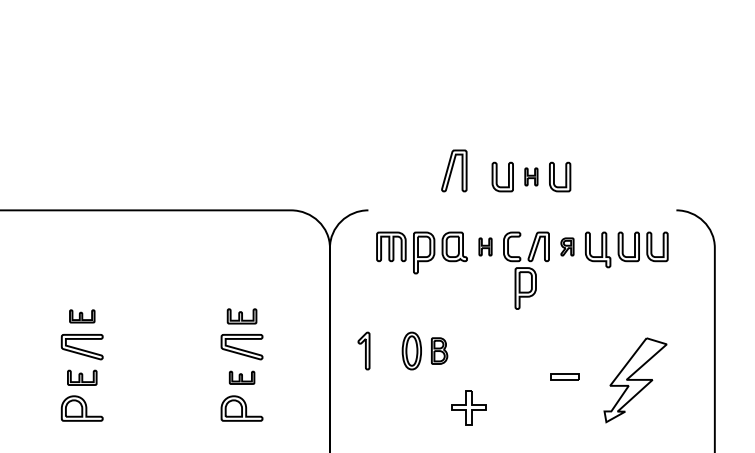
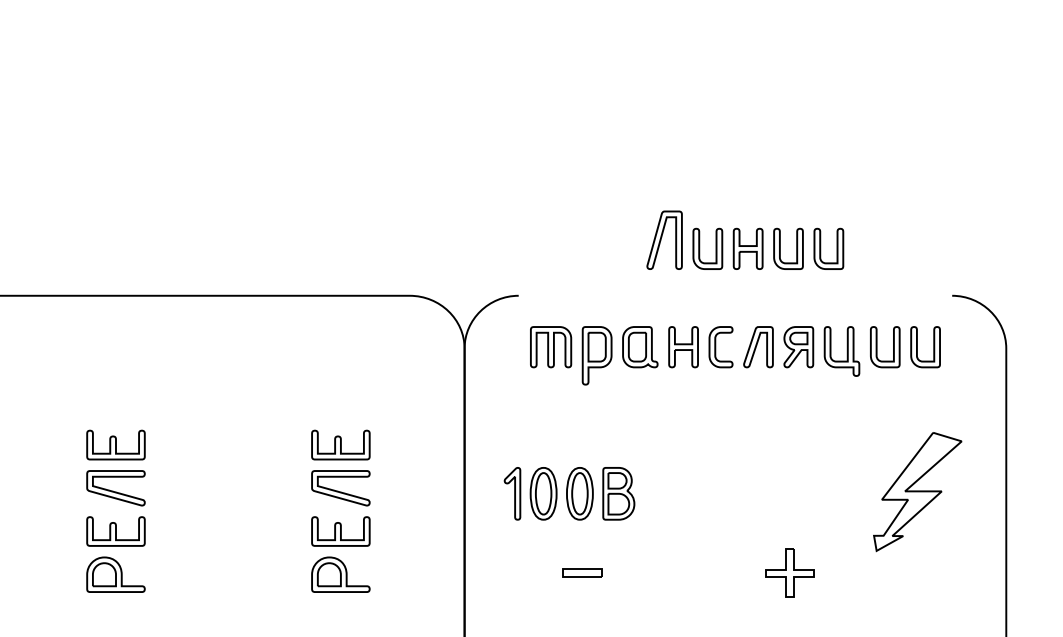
part: (454, 170) -> (664, 239), moved
part: (530, 176) -> (747, 248), size x1.67
part: (583, 176) -> (821, 248), added
part: (485, 247) -> (683, 347), size x1.67
part: (567, 247) -> (798, 347), size x1.67
part: (525, 288) -> (739, 405), removed
part: (81, 316) -> (115, 444), size x1.67
part: (241, 316) -> (340, 444), size x1.43
part: (386, 350) -> (543, 493), added
part: (439, 350) -> (618, 493), size x1.43
part: (565, 376) -> (582, 572), moved
part: (81, 377) -> (115, 531), size x1.43
part: (241, 377) -> (340, 531), size x1.67
part: (635, 380) -> (917, 492), moved
part: (468, 406) -> (789, 572), moved

